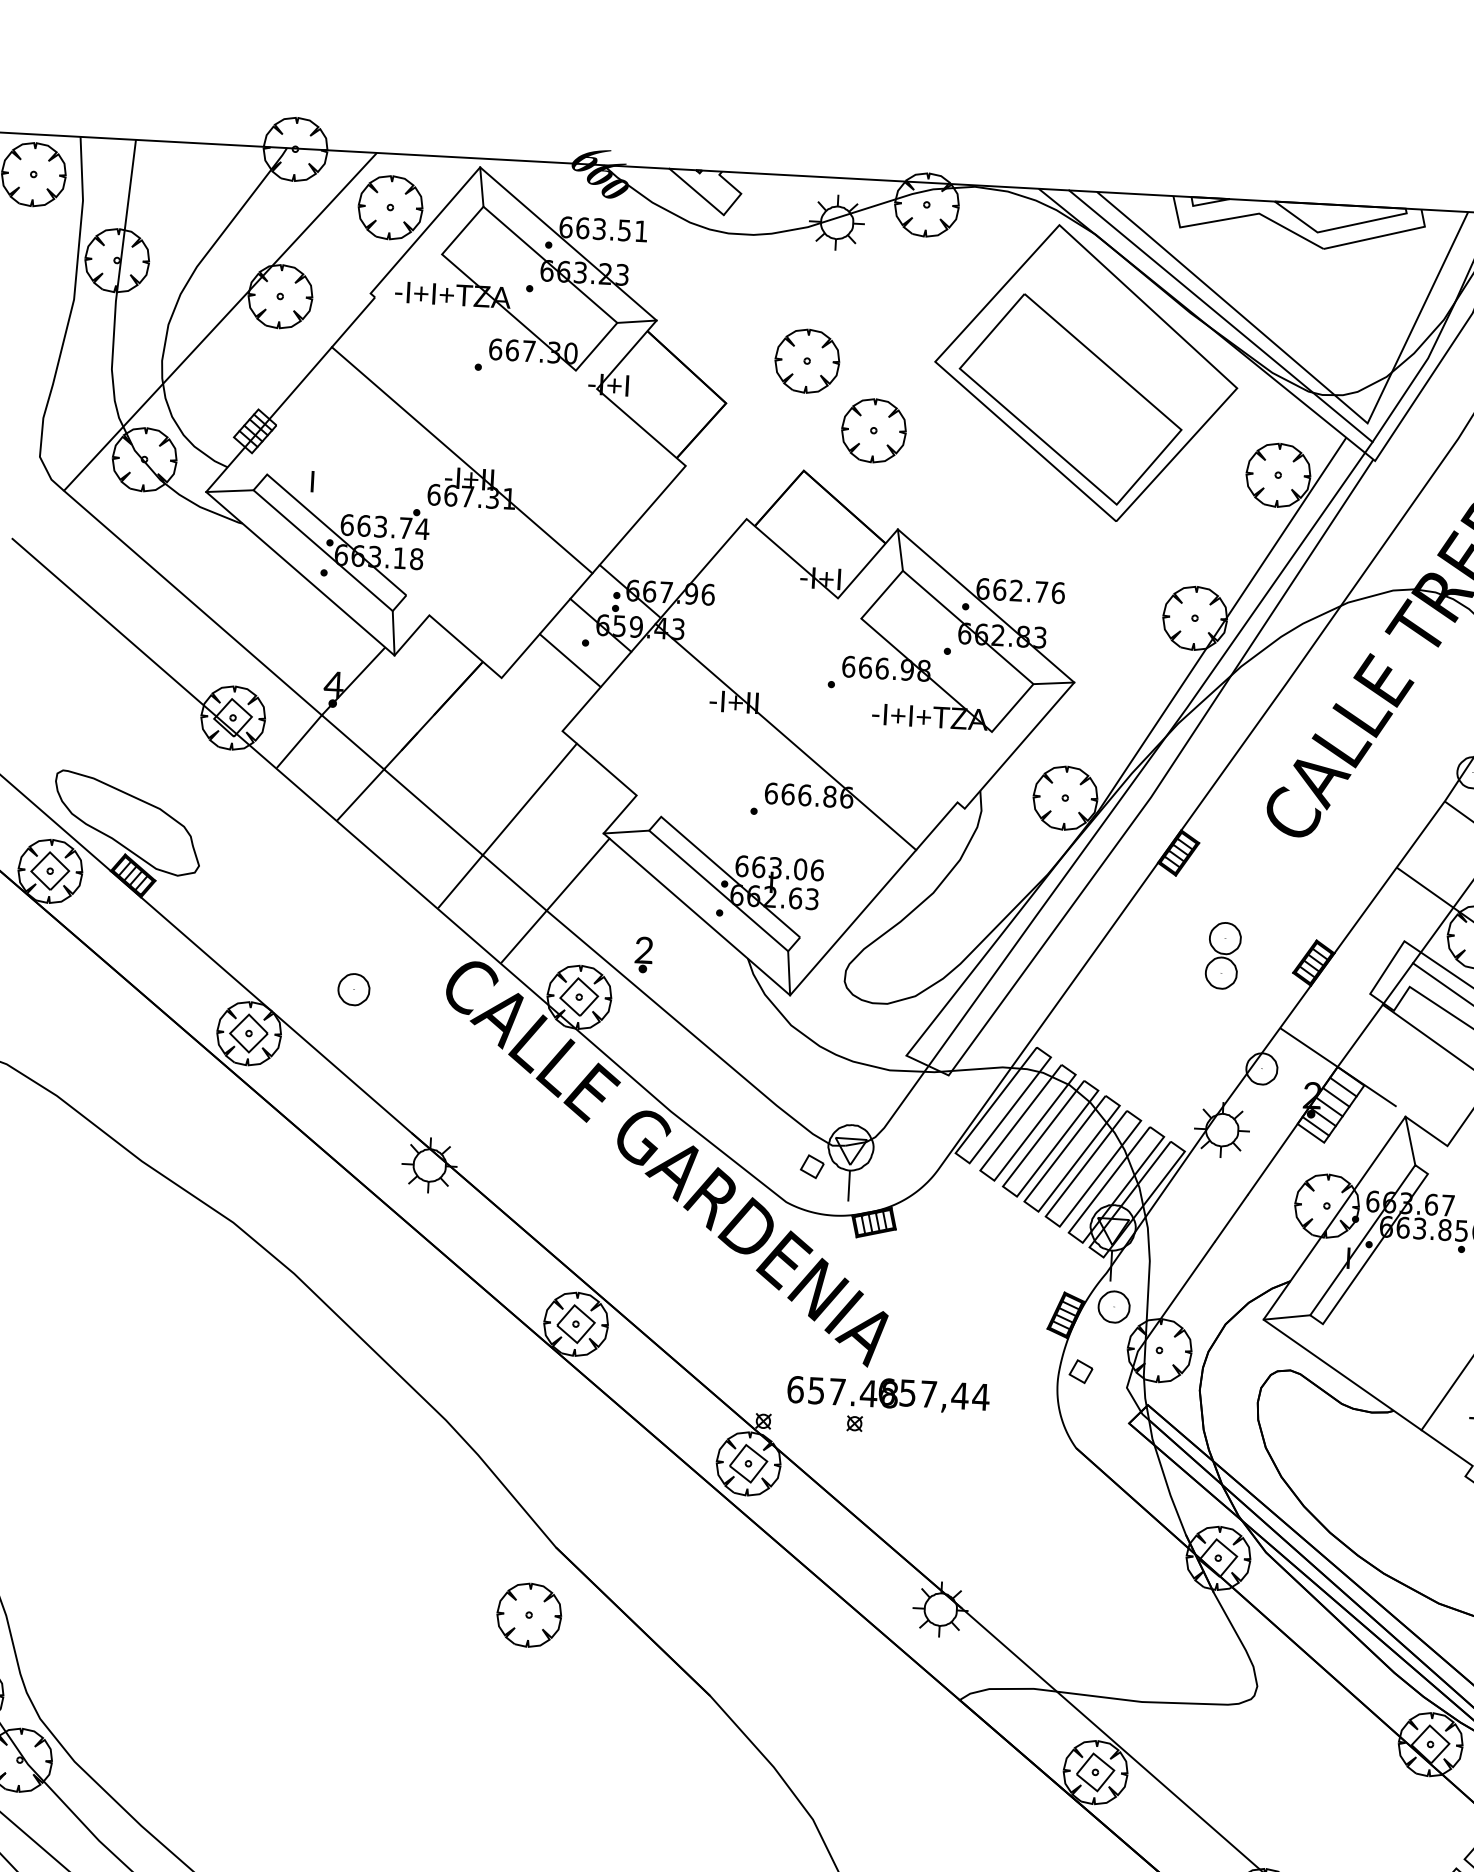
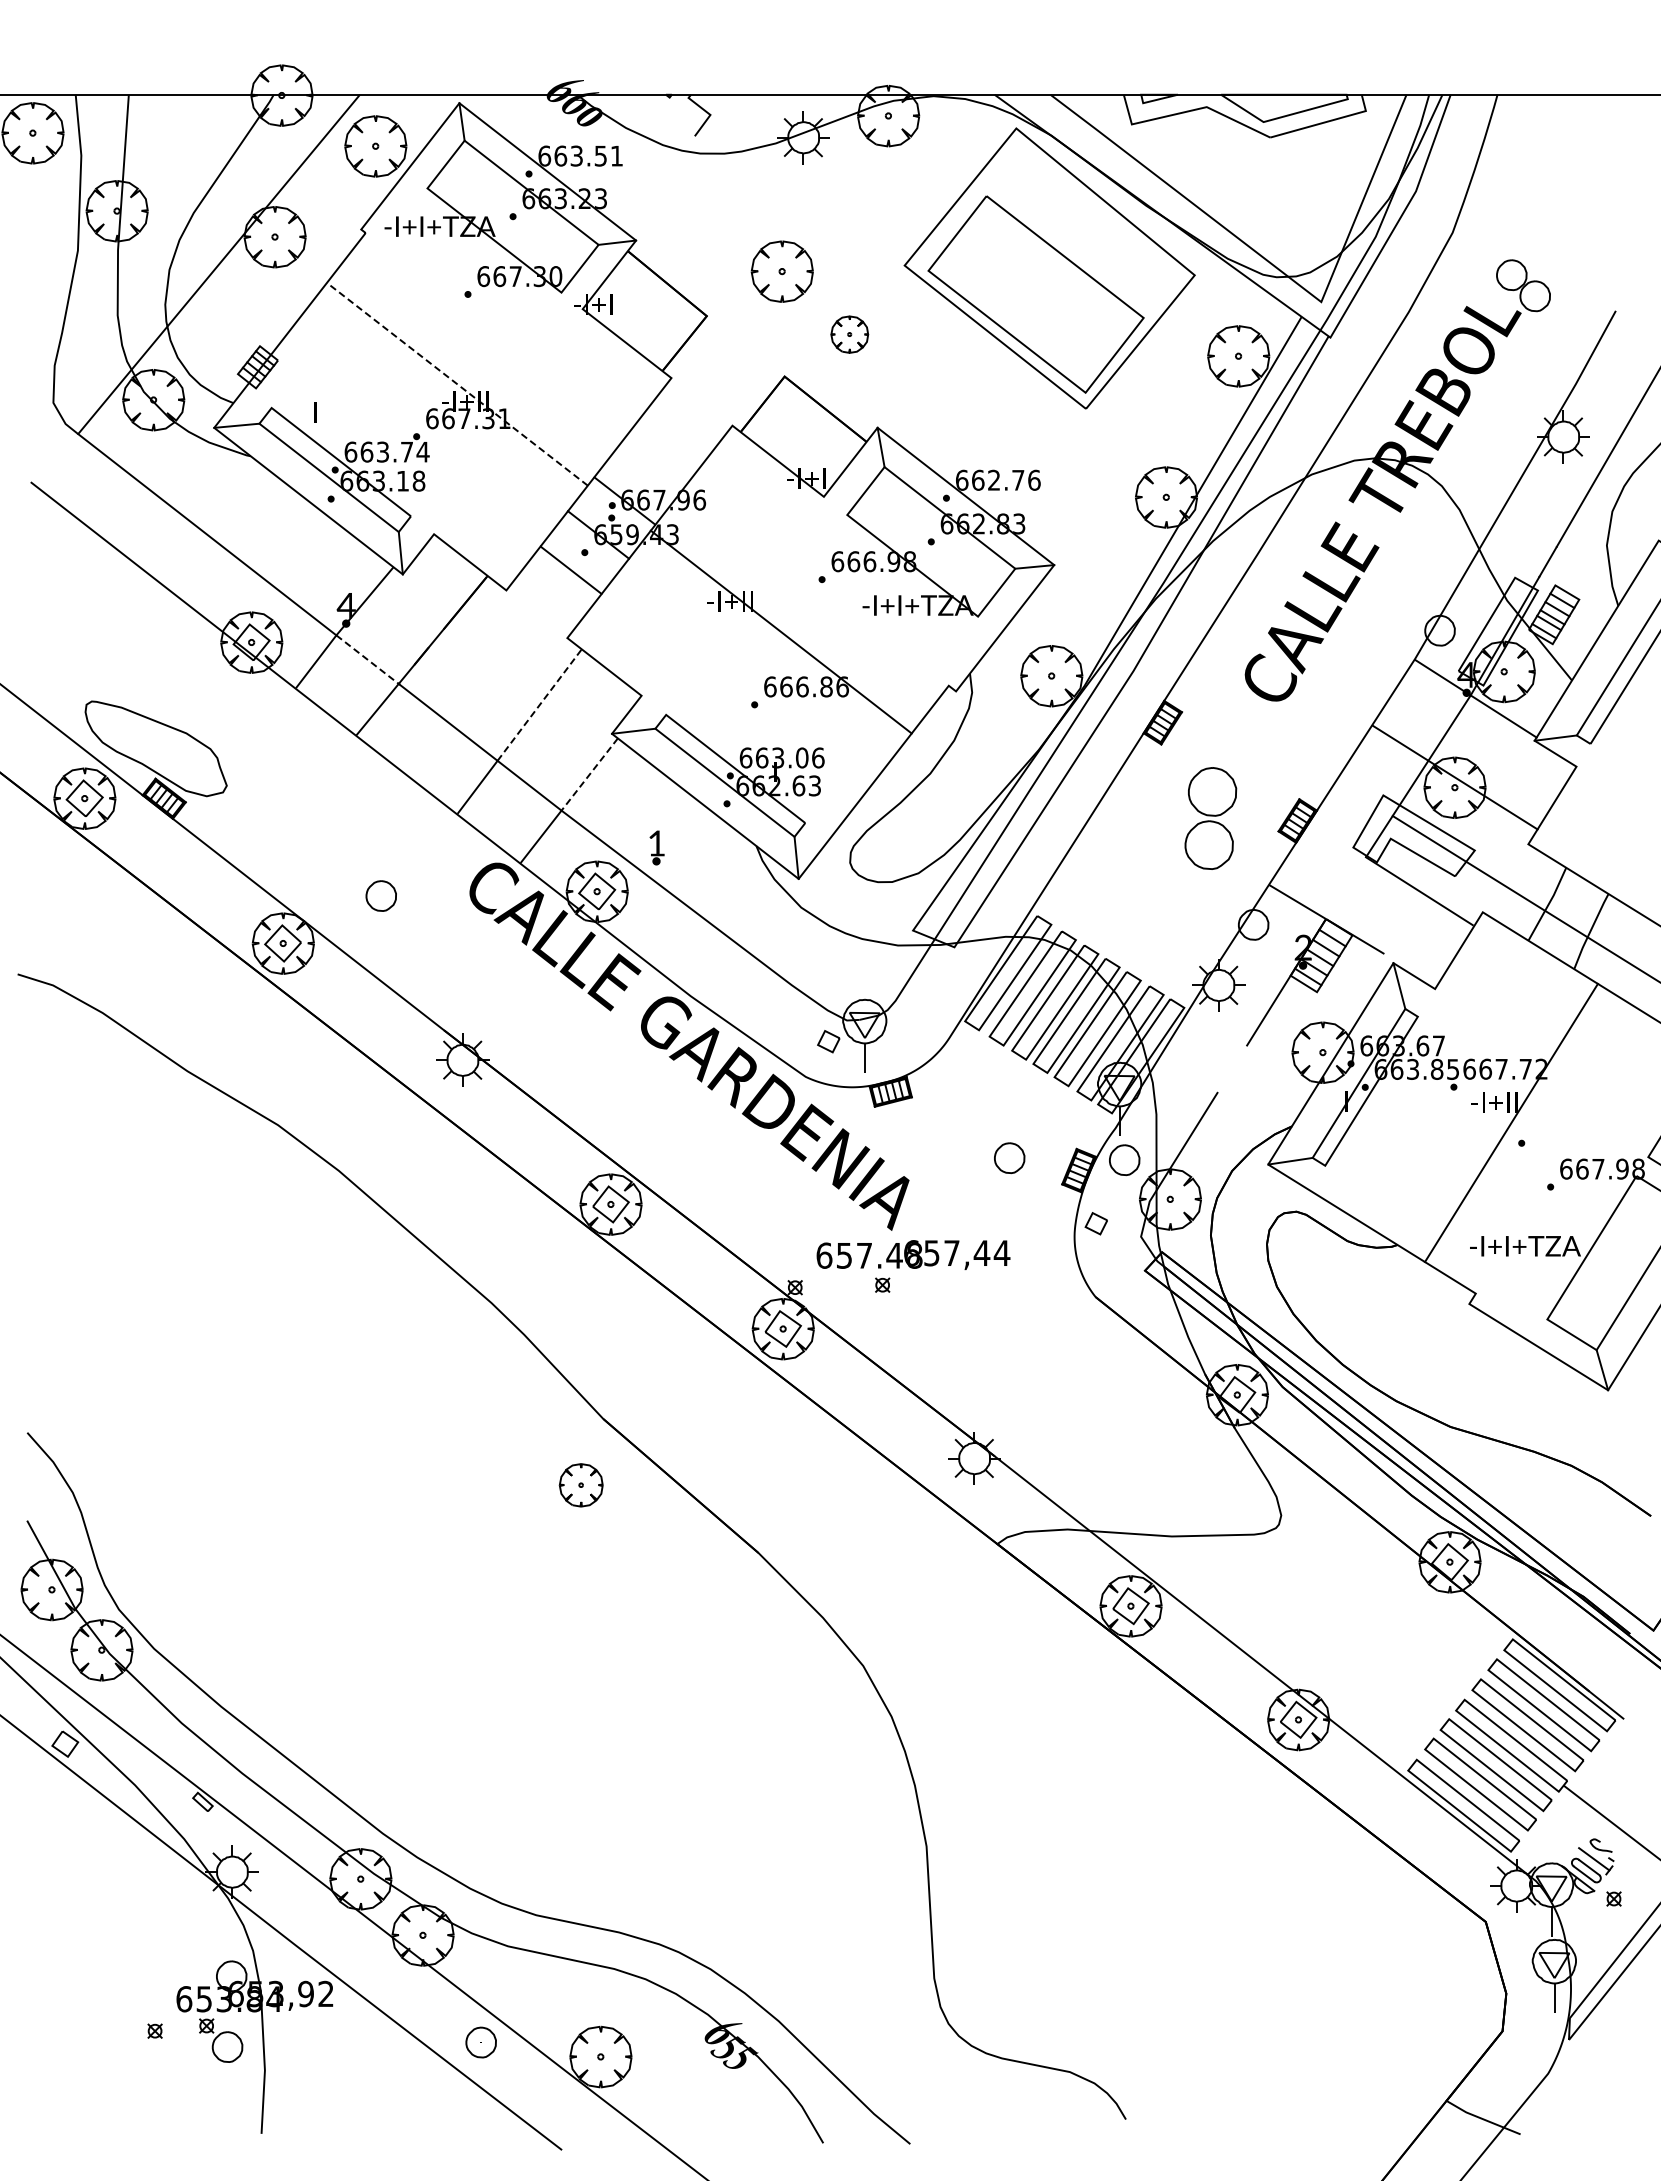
line: (696, 191) -> (667, 115), removed
line: (1220, 315) -> (1175, 206), removed
part: (873, 430) -> (849, 334), size x0.6
line: (462, 459) -> (457, 383), solid -> dashed
line: (352, 742) -> (367, 659), solid -> dashed
line: (529, 799) -> (539, 705), solid -> dashed
line: (577, 874) -> (589, 774), solid -> dashed
text: (643, 950) -> (656, 843), 2 -> 1
part: (1222, 955) -> (1210, 818), size x1.6
line: (1359, 1036) -> (1345, 888), removed
line: (1231, 1218) -> (1232, 1069), removed
part: (994, 1298) -> (1009, 1158), added
part: (528, 1615) -> (580, 1485), size x0.7

